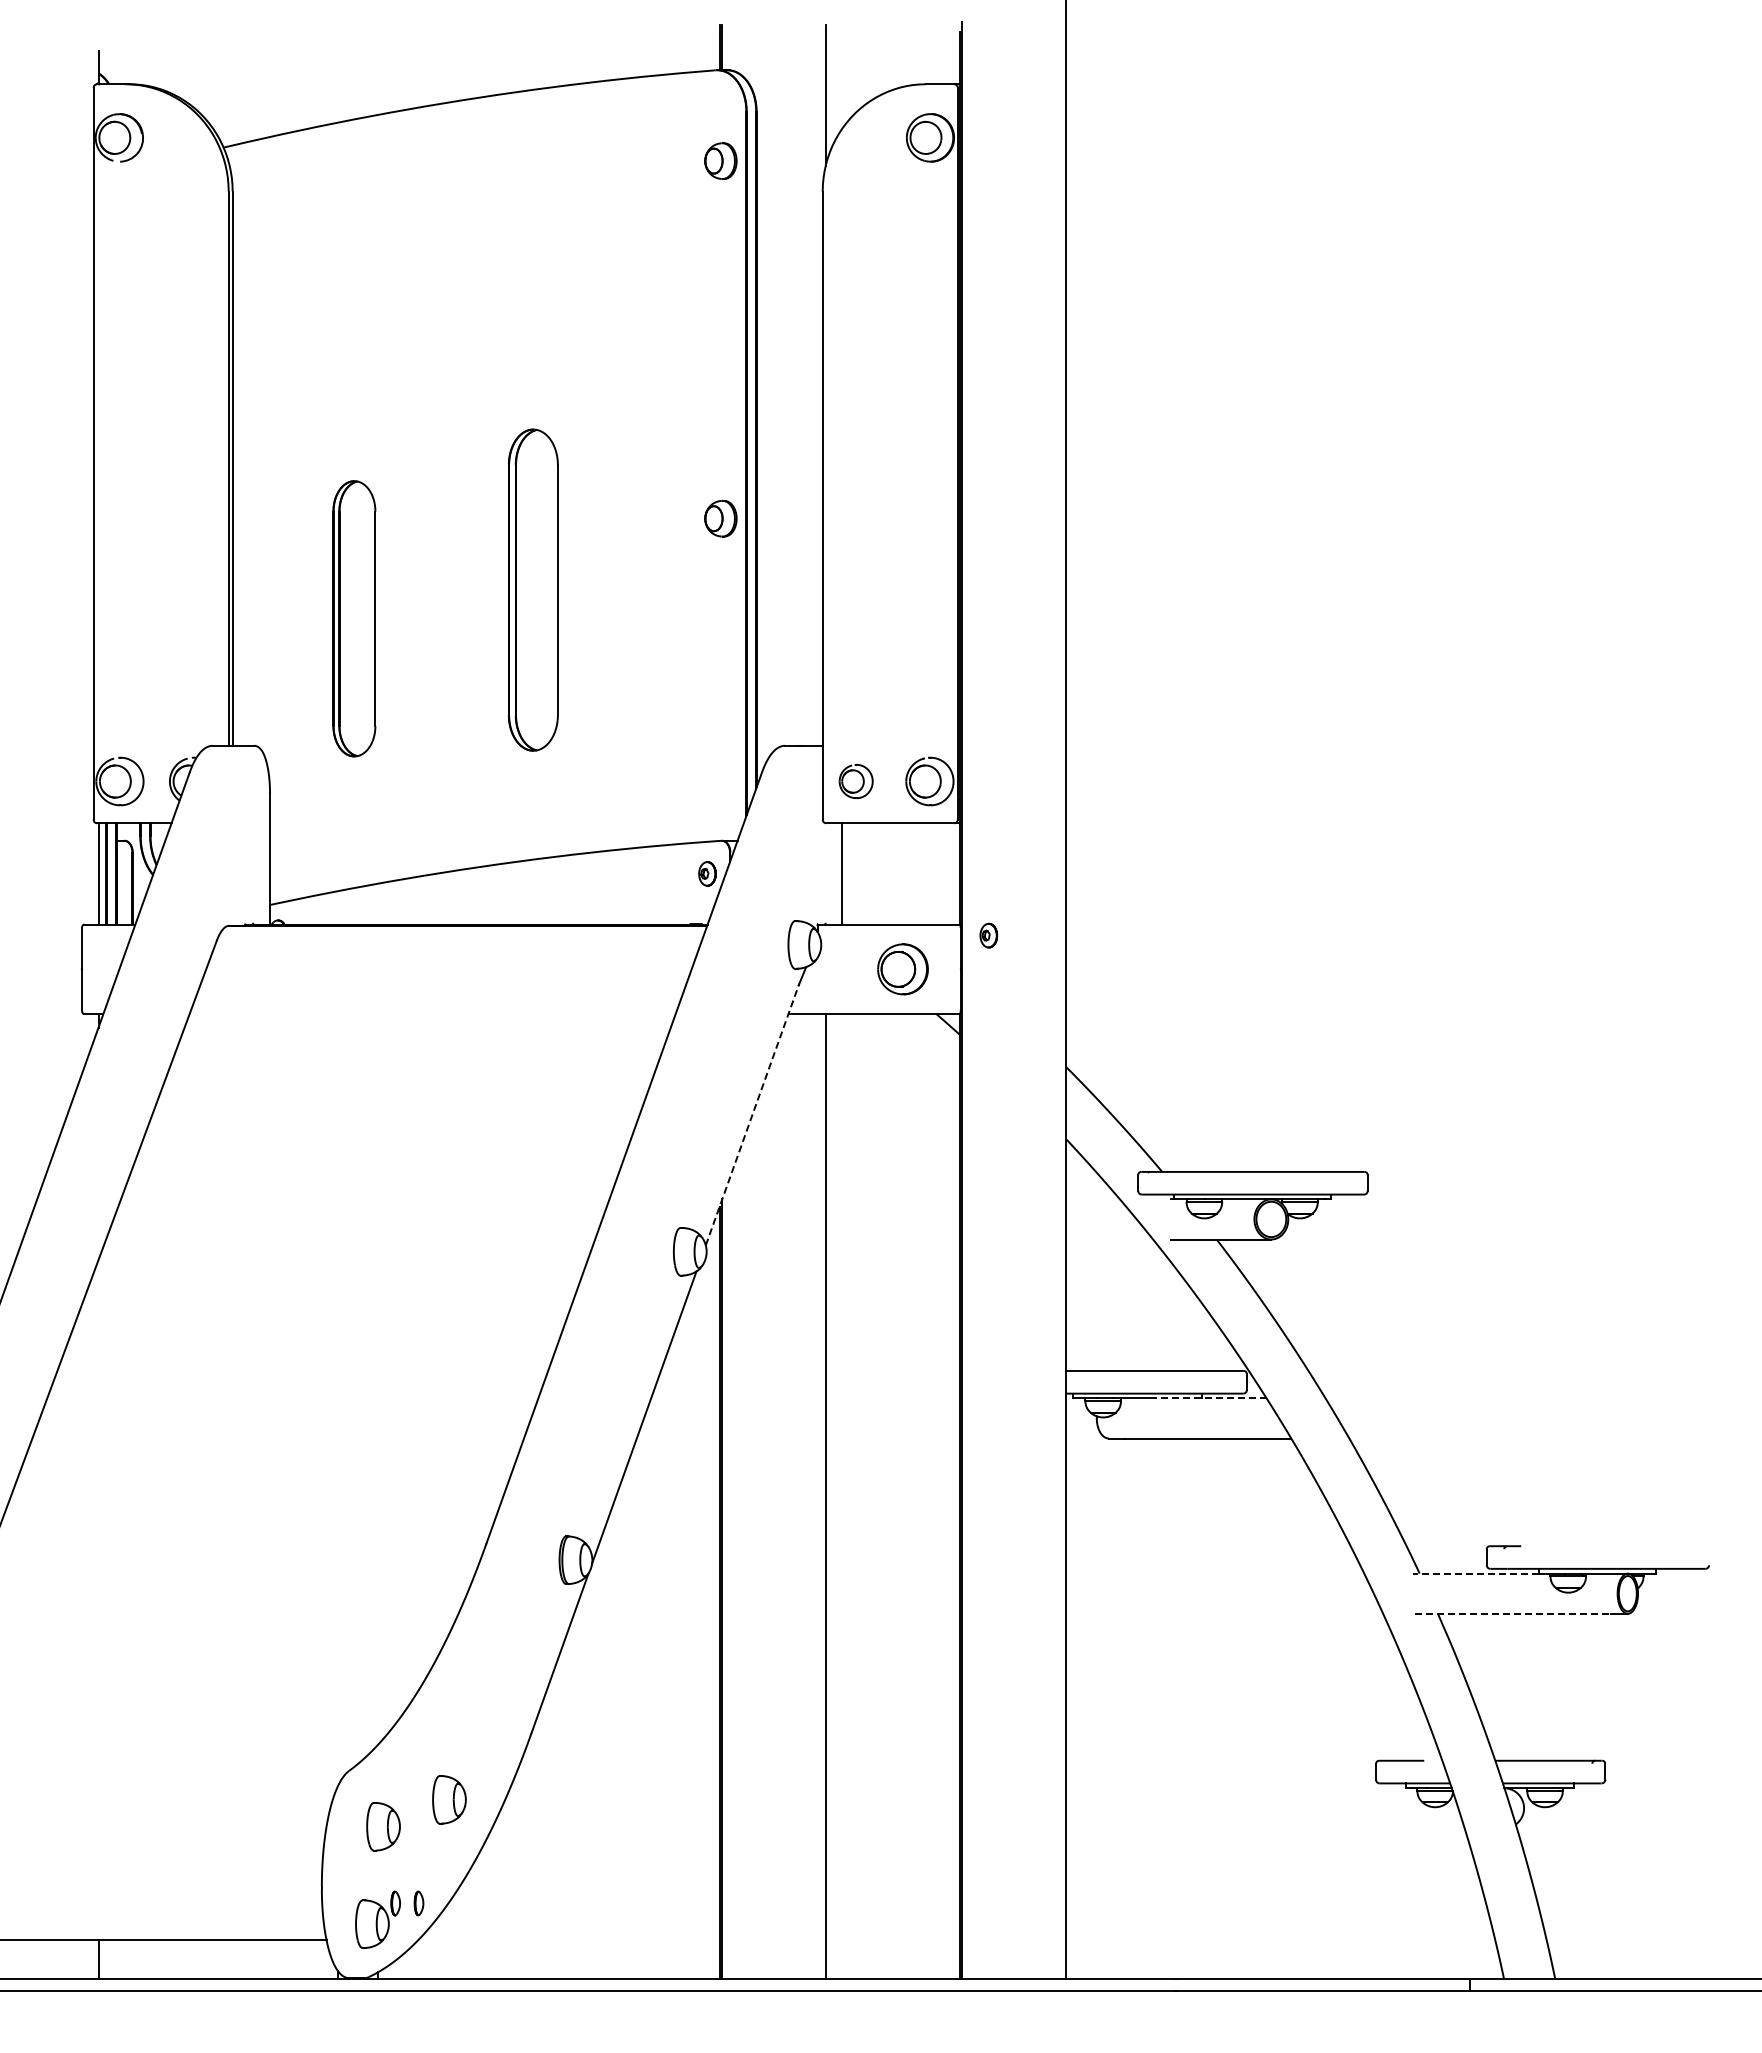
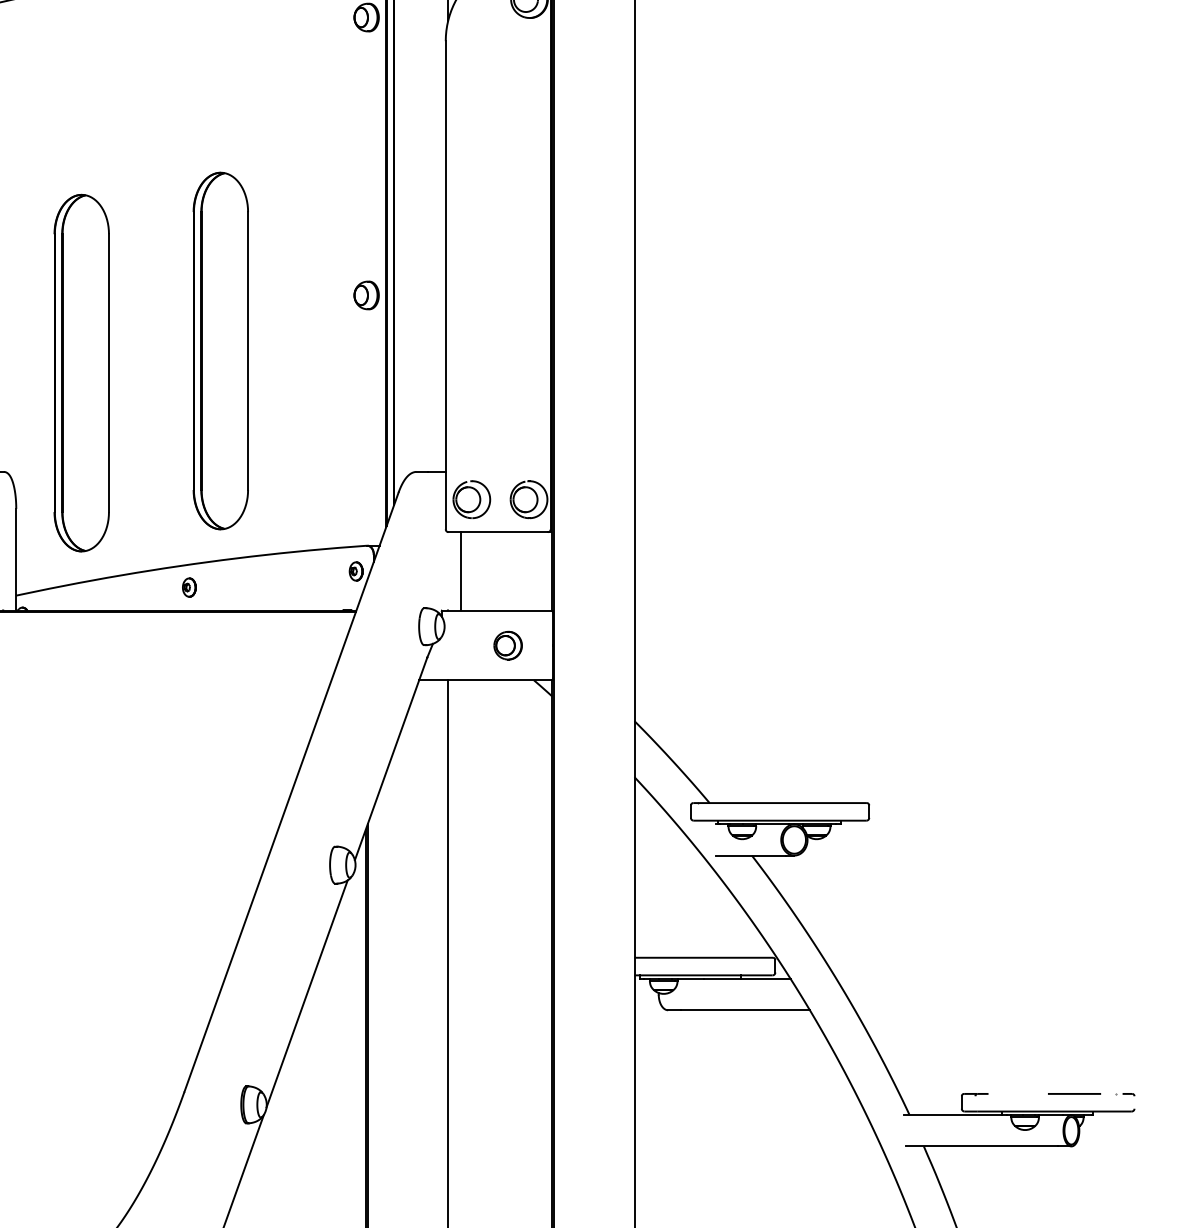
part: (533, 589) -> (221, 350), size x1.43
part: (354, 618) -> (81, 373), size x1.67
part: (855, 781) -> (471, 499), size x1.43
part: (988, 935) -> (189, 587), moved
part: (902, 969) -> (507, 645), size x0.71
line: (752, 1114) -> (391, 758), dashed -> solid
line: (1211, 1398) -> (747, 979), dashed -> solid
line: (1631, 1546) -> (1074, 1094), added
part: (1696, 1547) -> (1124, 1094), added
line: (1475, 1573) -> (953, 1115), dashed -> solid
line: (1513, 1613) -> (982, 1146), dashed -> solid

